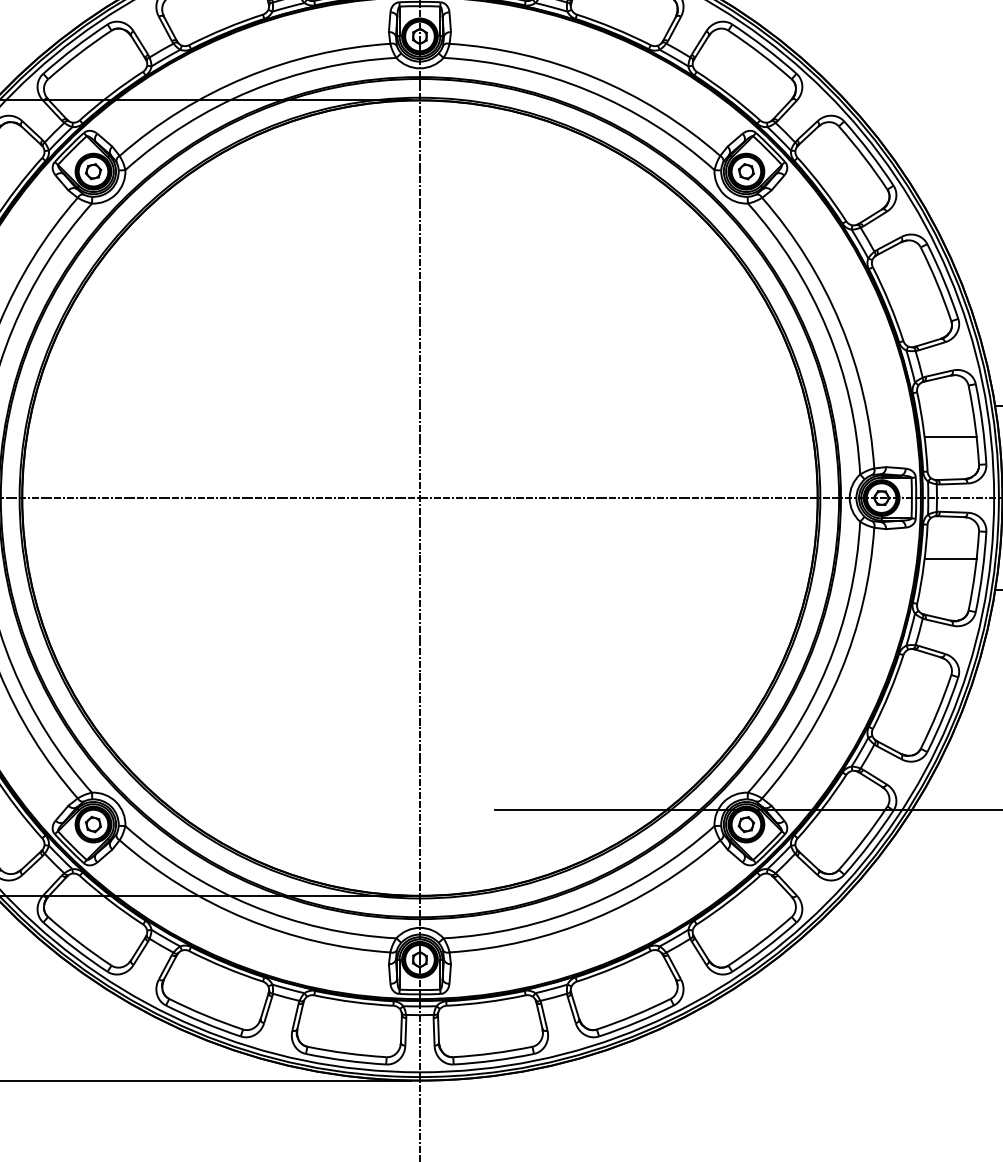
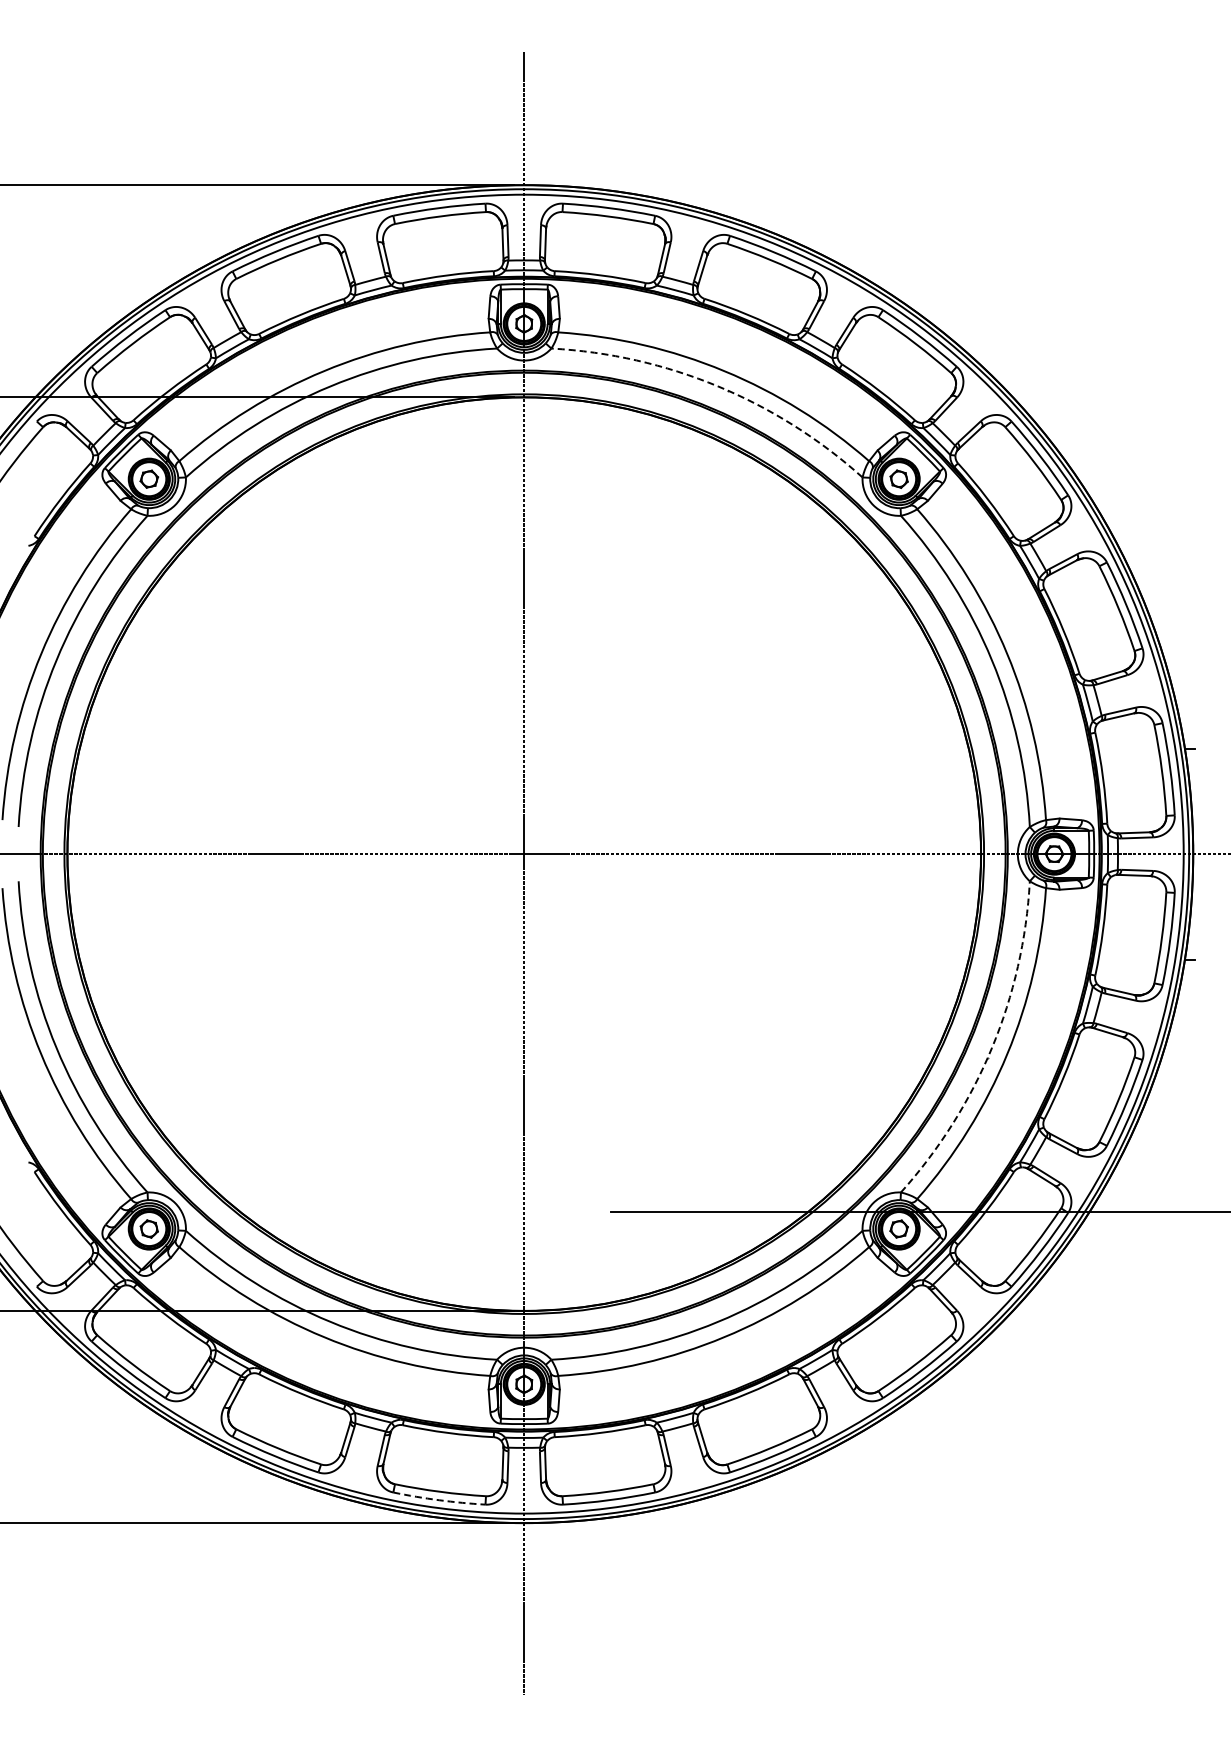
arc: (589, 90) -> (718, 386), solid -> dashed
line: (950, 437) -> (1133, 784), removed
line: (950, 559) -> (1133, 924), removed
arc: (827, 666) -> (992, 1047), solid -> dashed
arc: (346, 1060) -> (439, 1500), solid -> dashed

